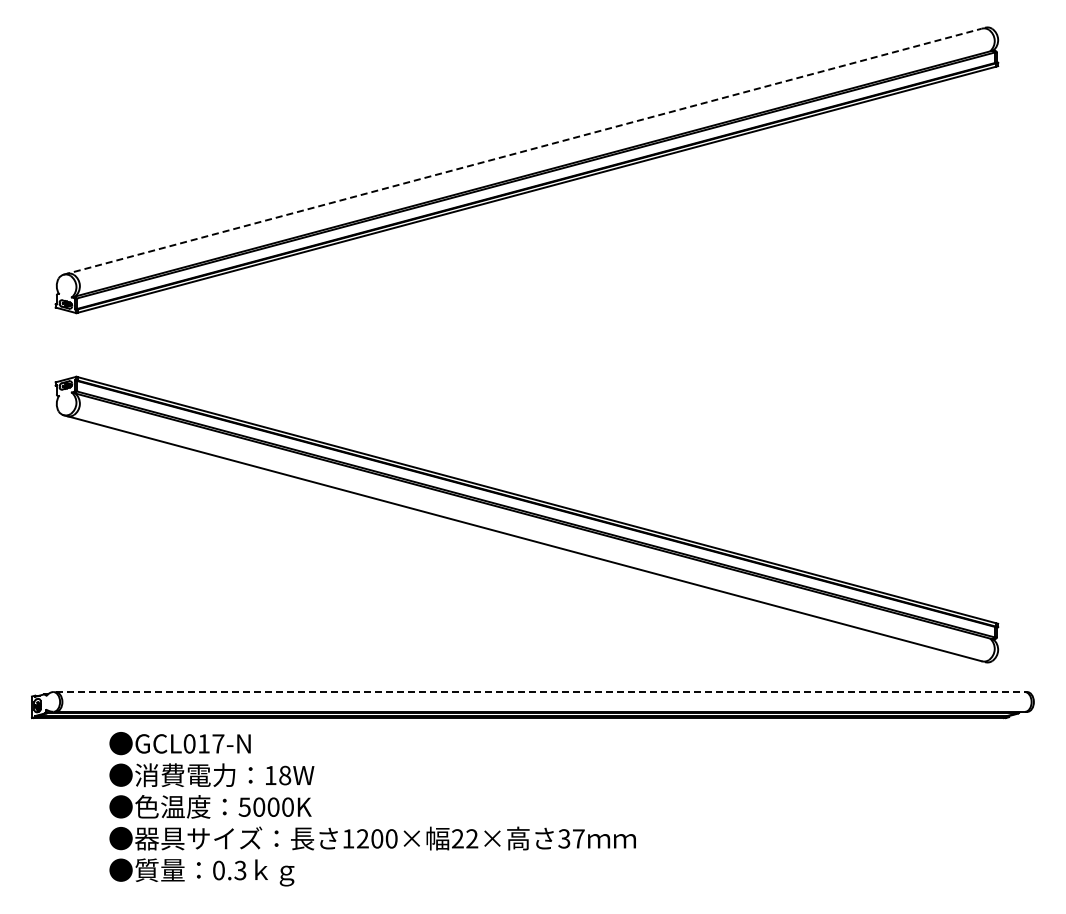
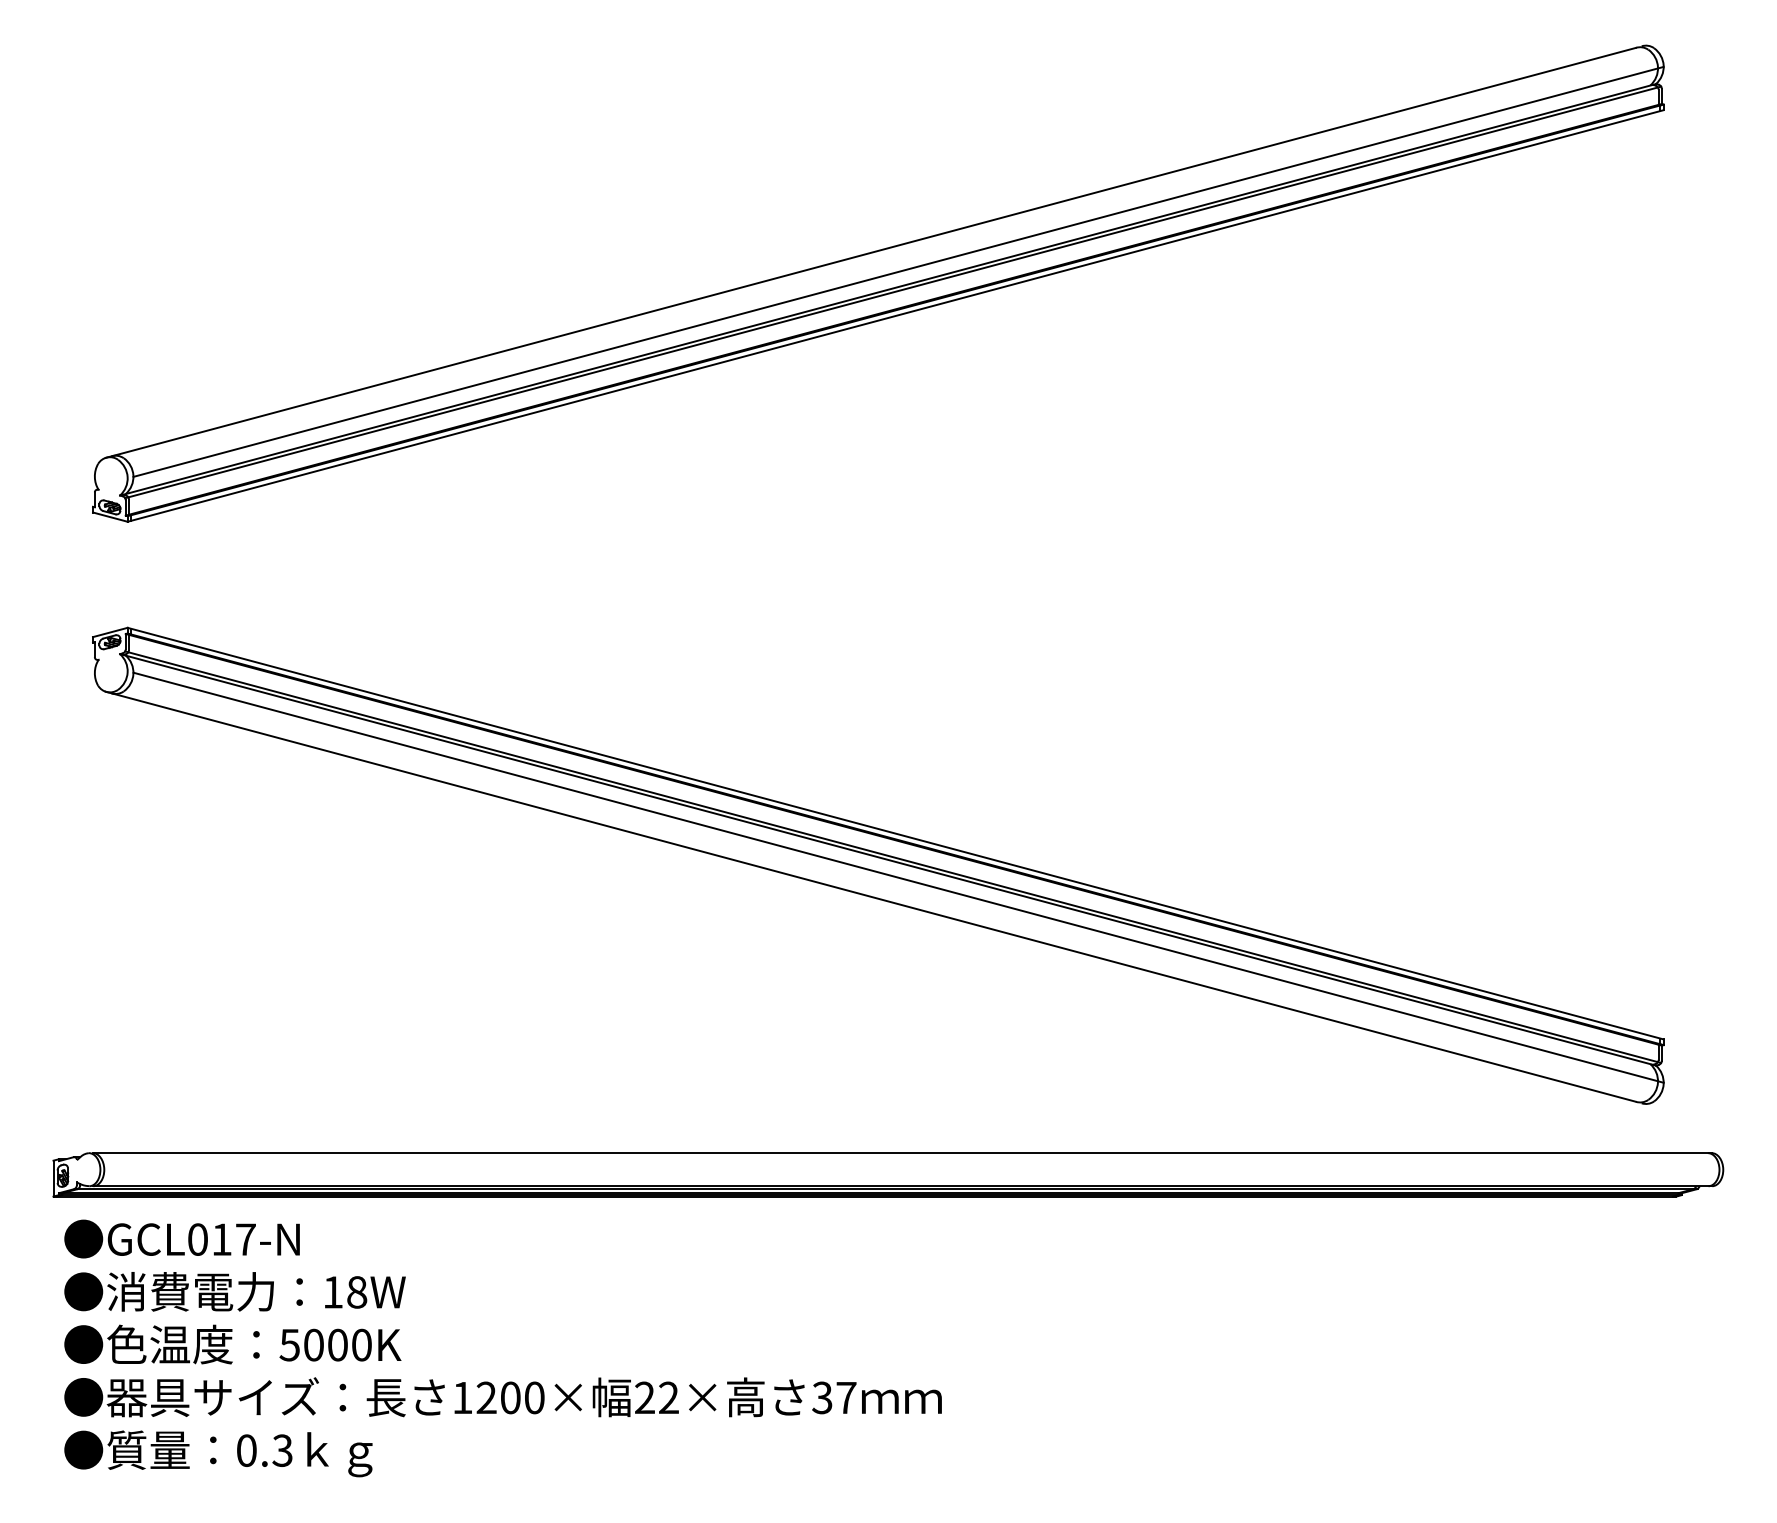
line: (522, 151) -> (871, 252), dashed -> solid
line: (538, 163) -> (897, 272), added
line: (538, 526) -> (897, 877), added
line: (541, 692) -> (902, 1153), dashed -> solid
text: (372, 809) -> (502, 1348), moved

